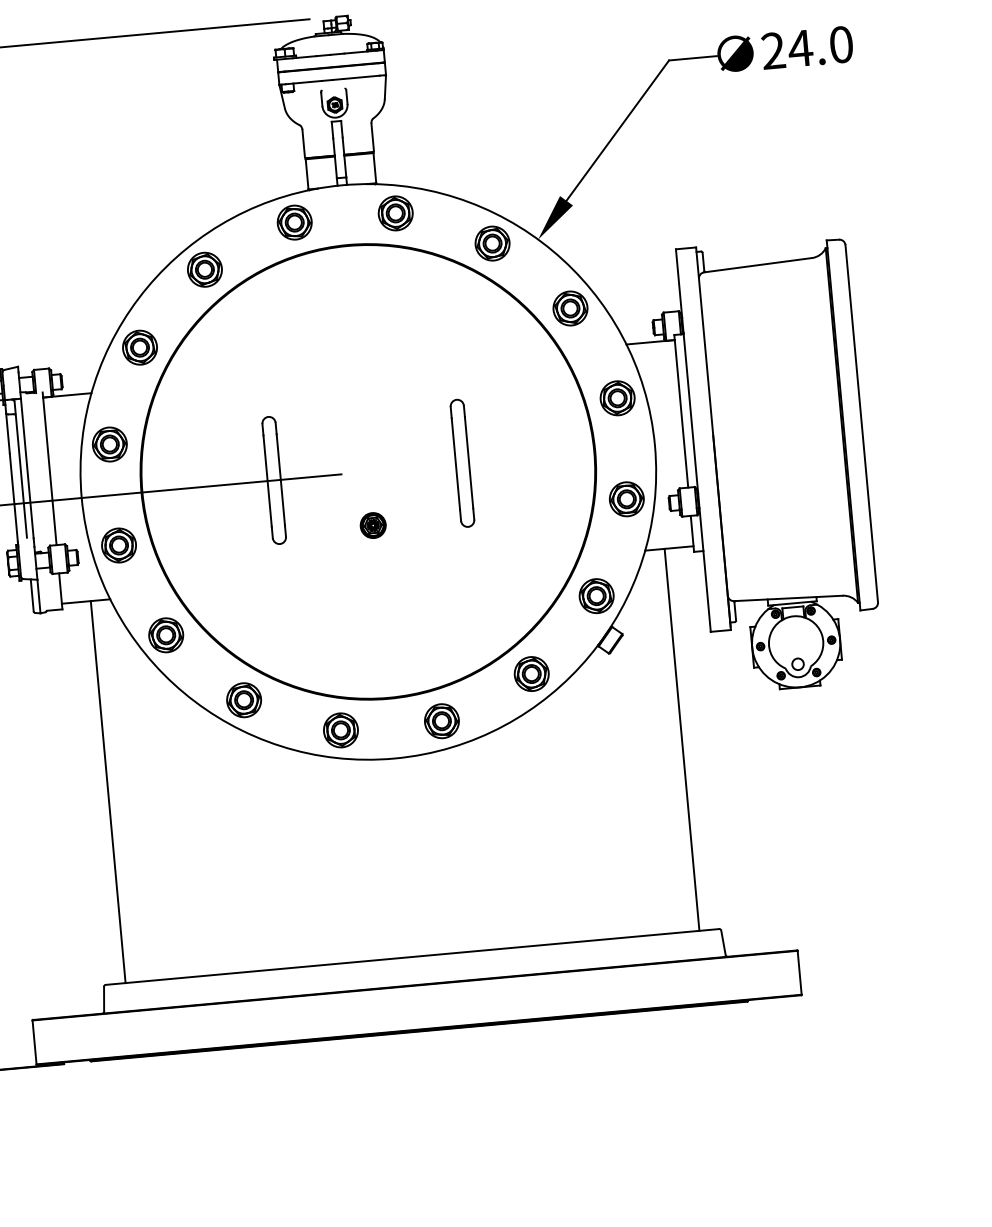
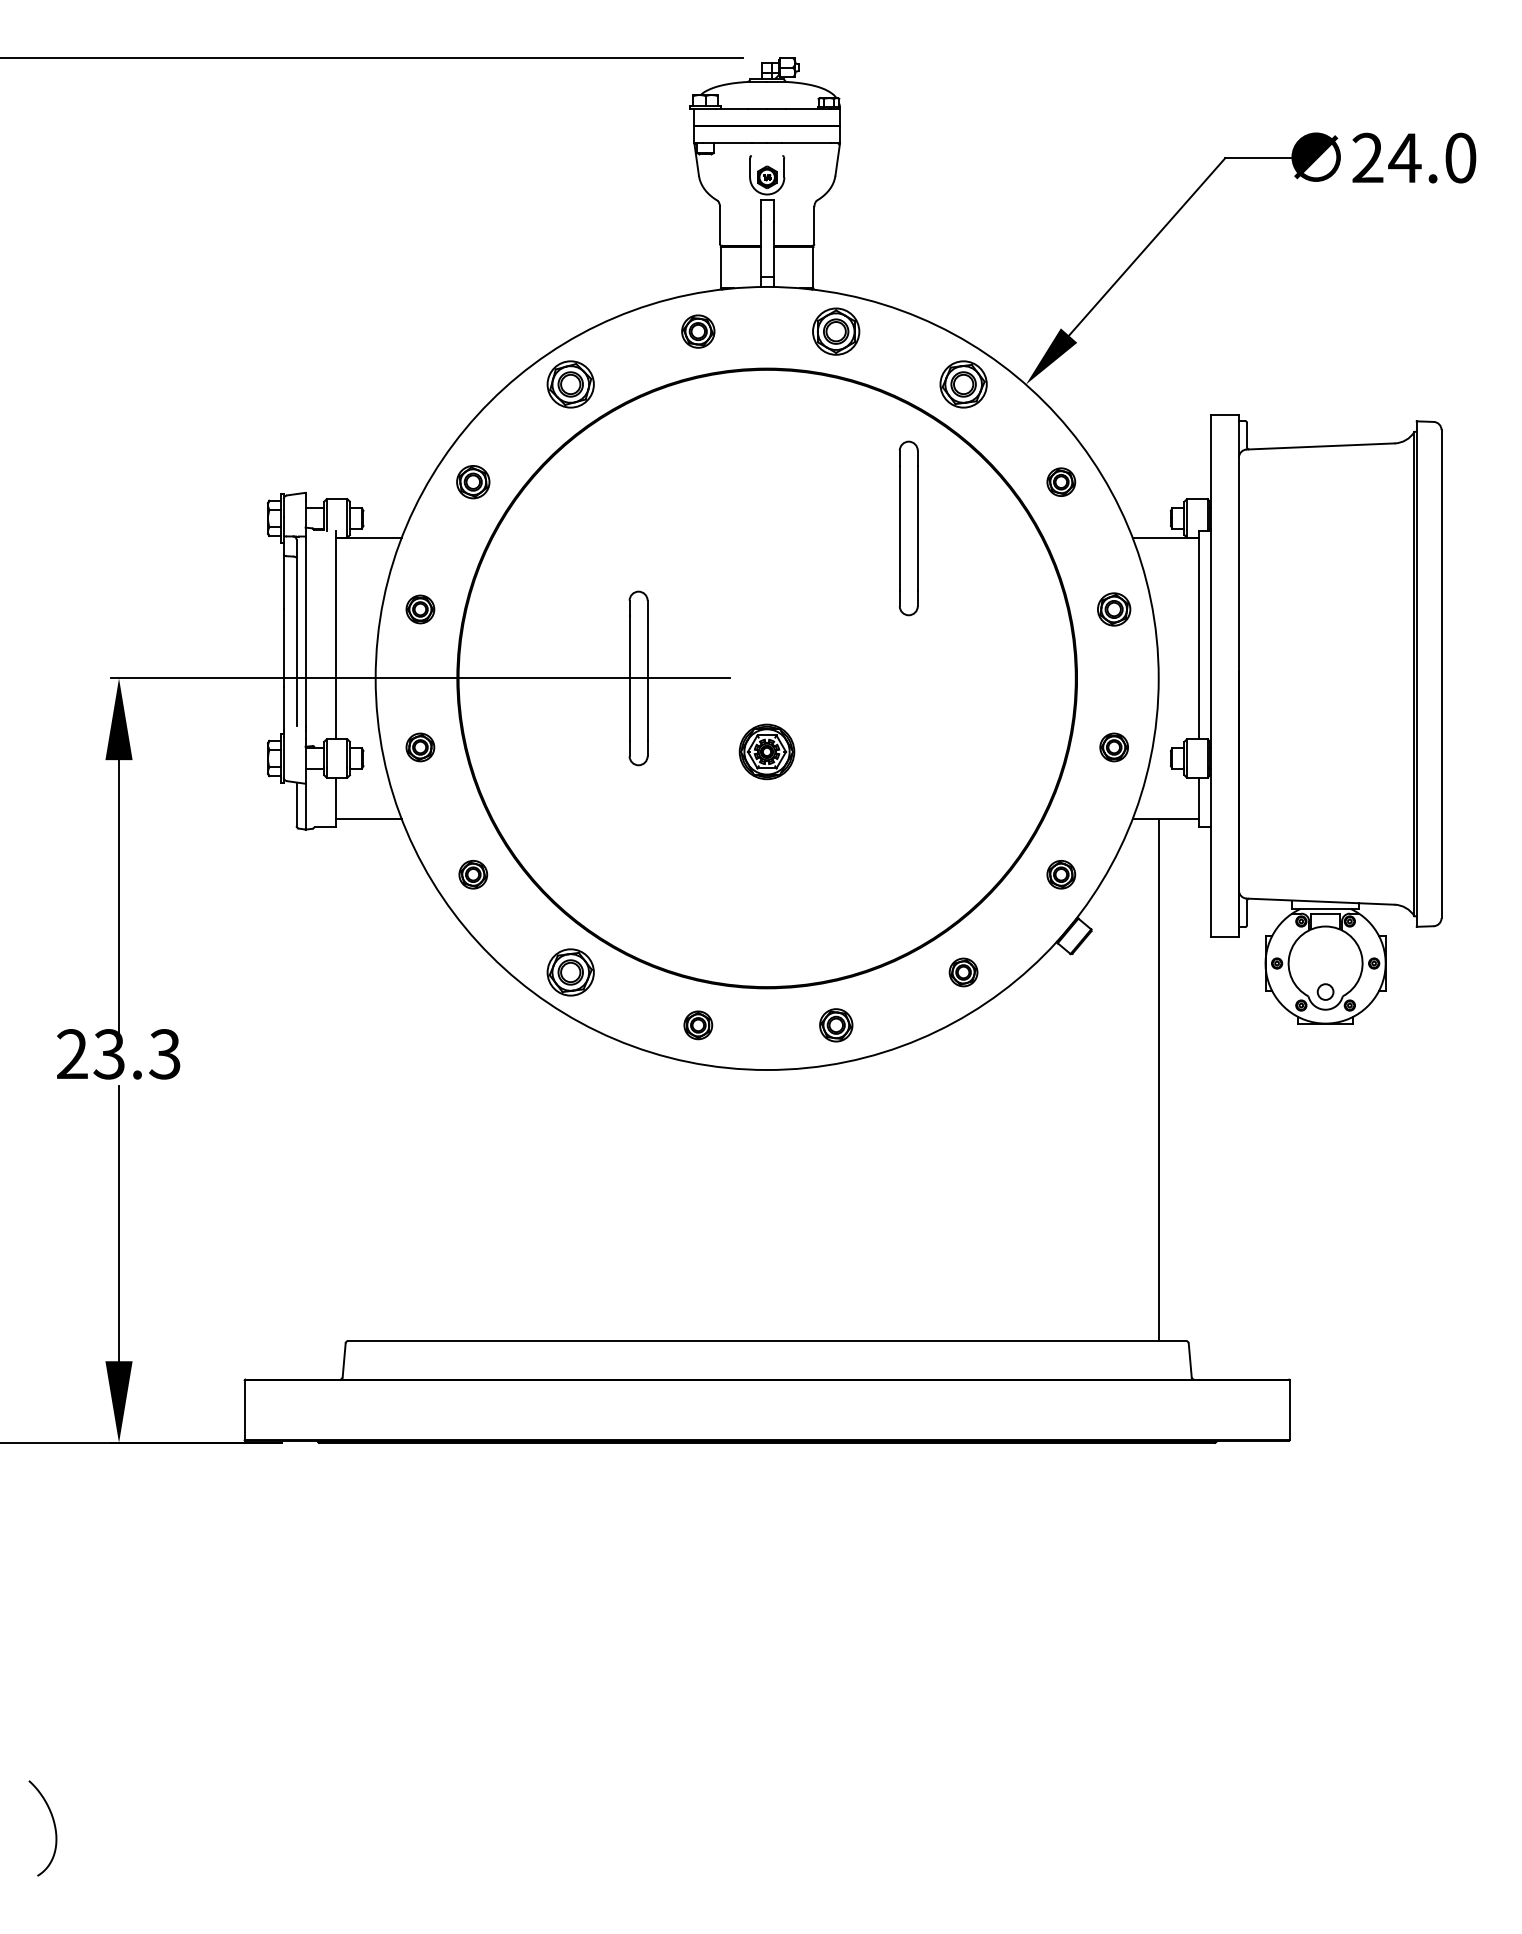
part: (294, 222) -> (698, 331), size x0.7
part: (570, 308) -> (1061, 482), size x0.6
part: (140, 348) -> (473, 482), size x0.7
part: (618, 398) -> (1114, 609), size x0.7
part: (109, 444) -> (420, 609), size x0.6
part: (462, 463) -> (908, 528), moved
part: (627, 499) -> (1114, 747), size x0.6
part: (373, 525) -> (767, 751), size x1.6
part: (119, 545) -> (420, 747), size x0.6
part: (596, 595) -> (1061, 874), size x0.6
part: (166, 634) -> (473, 874), size x0.6
part: (531, 674) -> (963, 972), size x0.6
part: (442, 721) -> (836, 1025), size x0.7
part: (341, 730) -> (698, 1025), size x0.6
line: (108, 792) -> (375, 1080), removed

